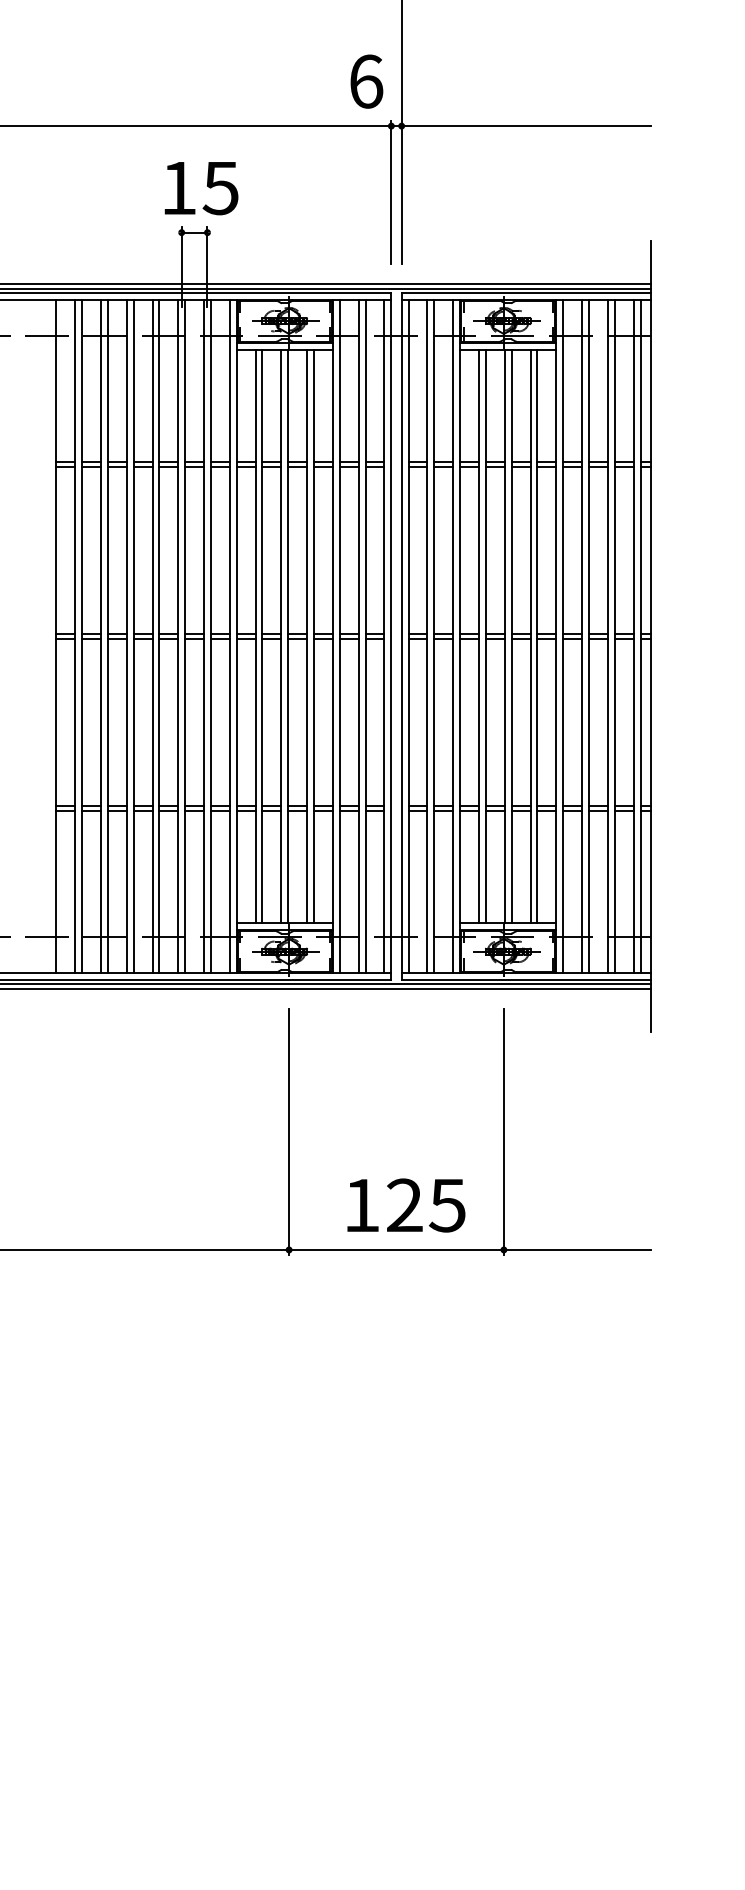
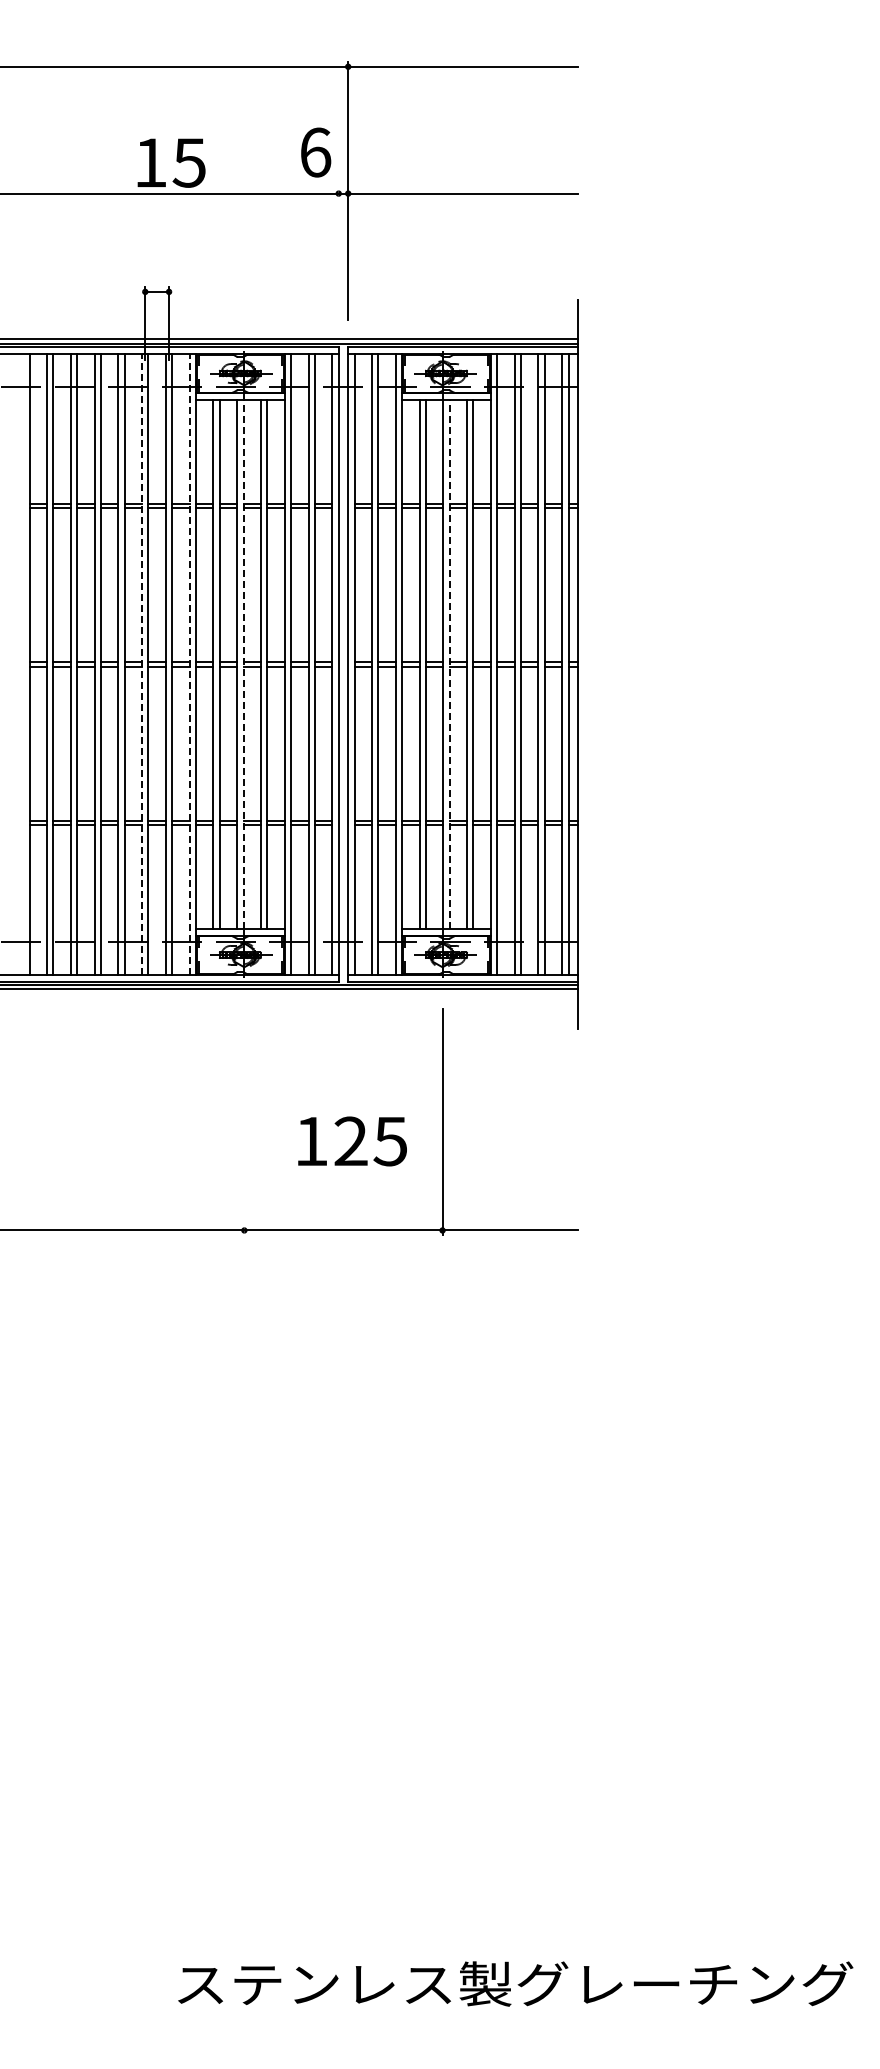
text: (201, 187) -> (171, 162), moved
line: (391, 192) -> (338, 254), removed
line: (178, 636) -> (142, 664), solid -> dashed
line: (229, 636) -> (189, 664), solid -> dashed
line: (288, 636) -> (243, 664), solid -> dashed
line: (511, 636) -> (449, 664), solid -> dashed
line: (289, 1131) -> (244, 1121), removed
text: (406, 1205) -> (352, 1141), moved

